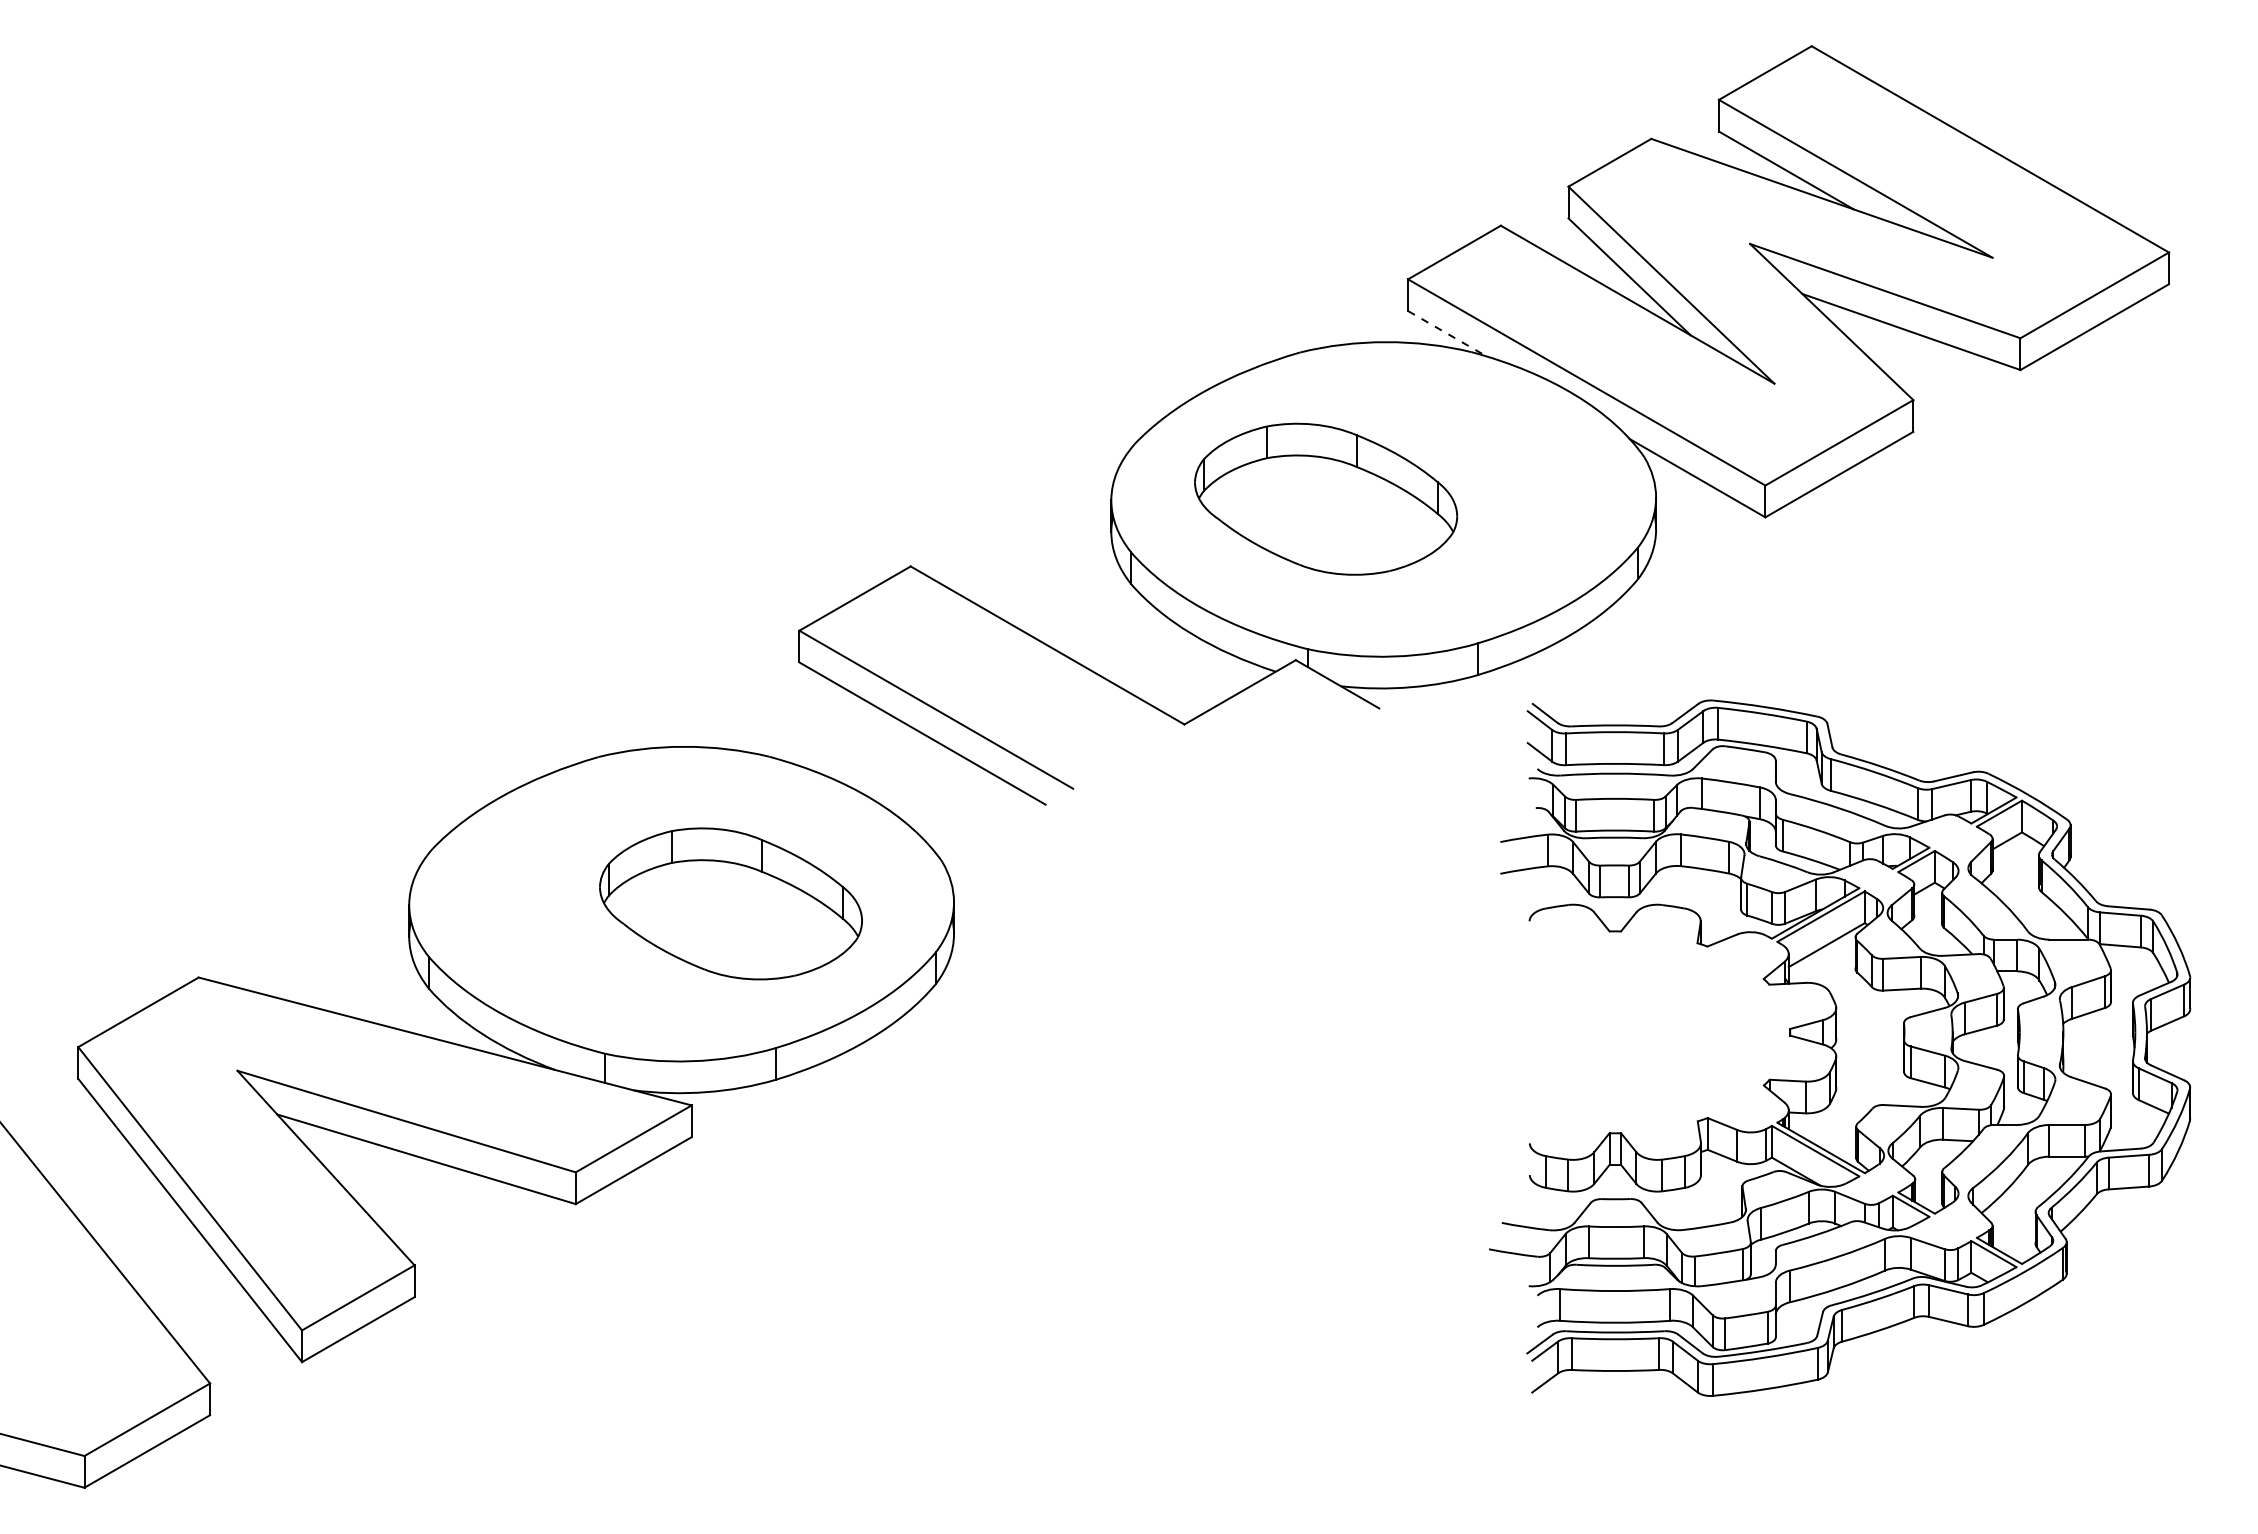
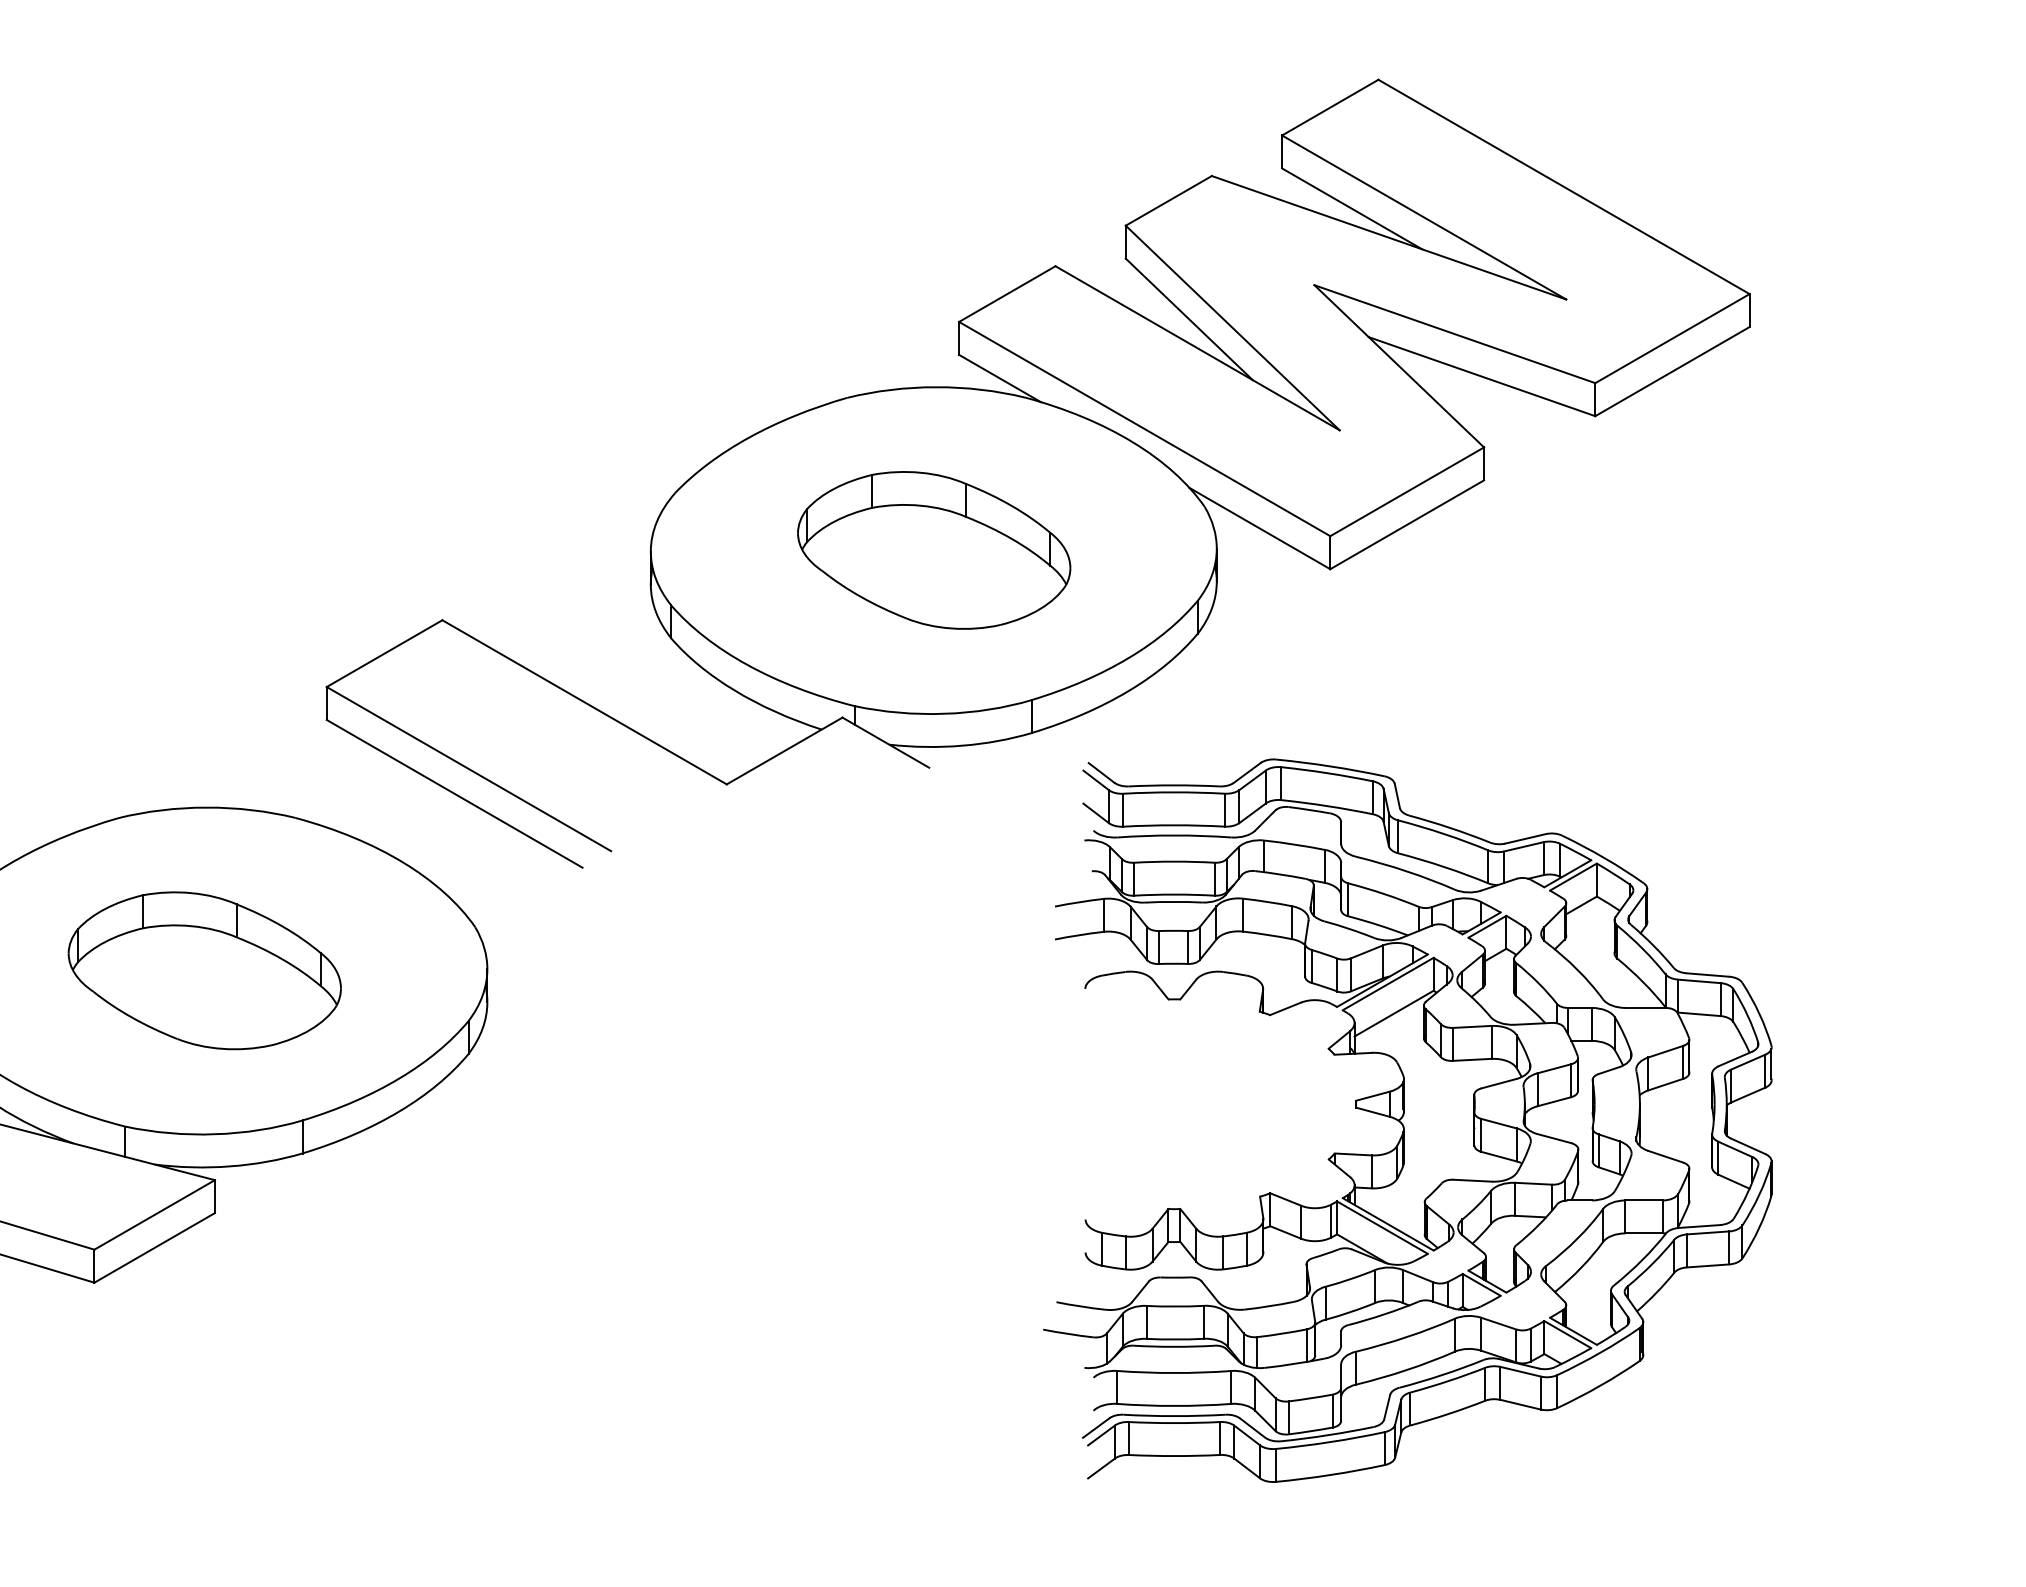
line: (1447, 333) -> (1000, 378), dashed -> solid
part: (1326, 498) -> (934, 549), moved
part: (730, 903) -> (204, 970), moved

